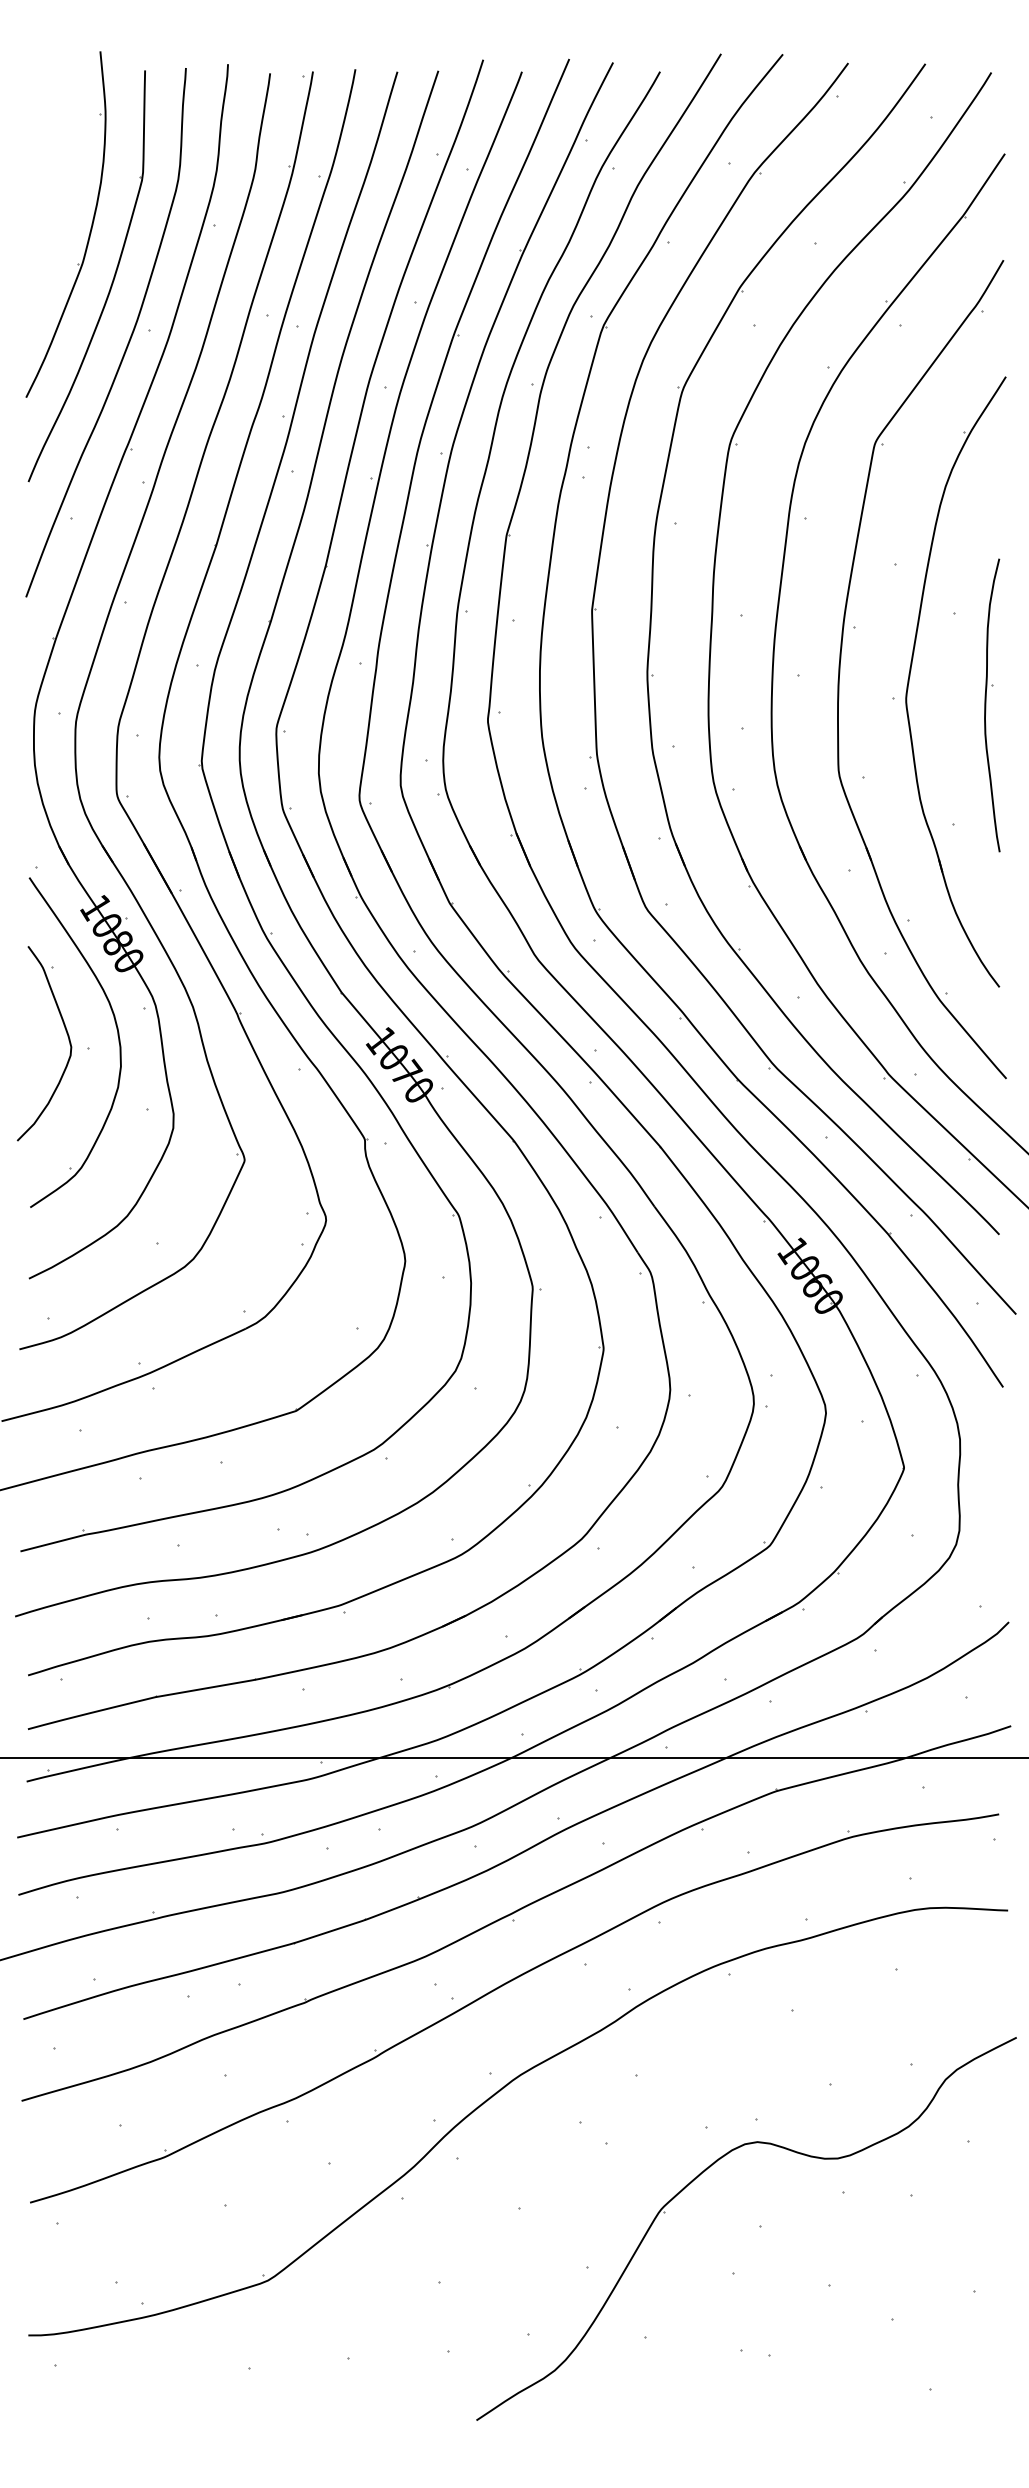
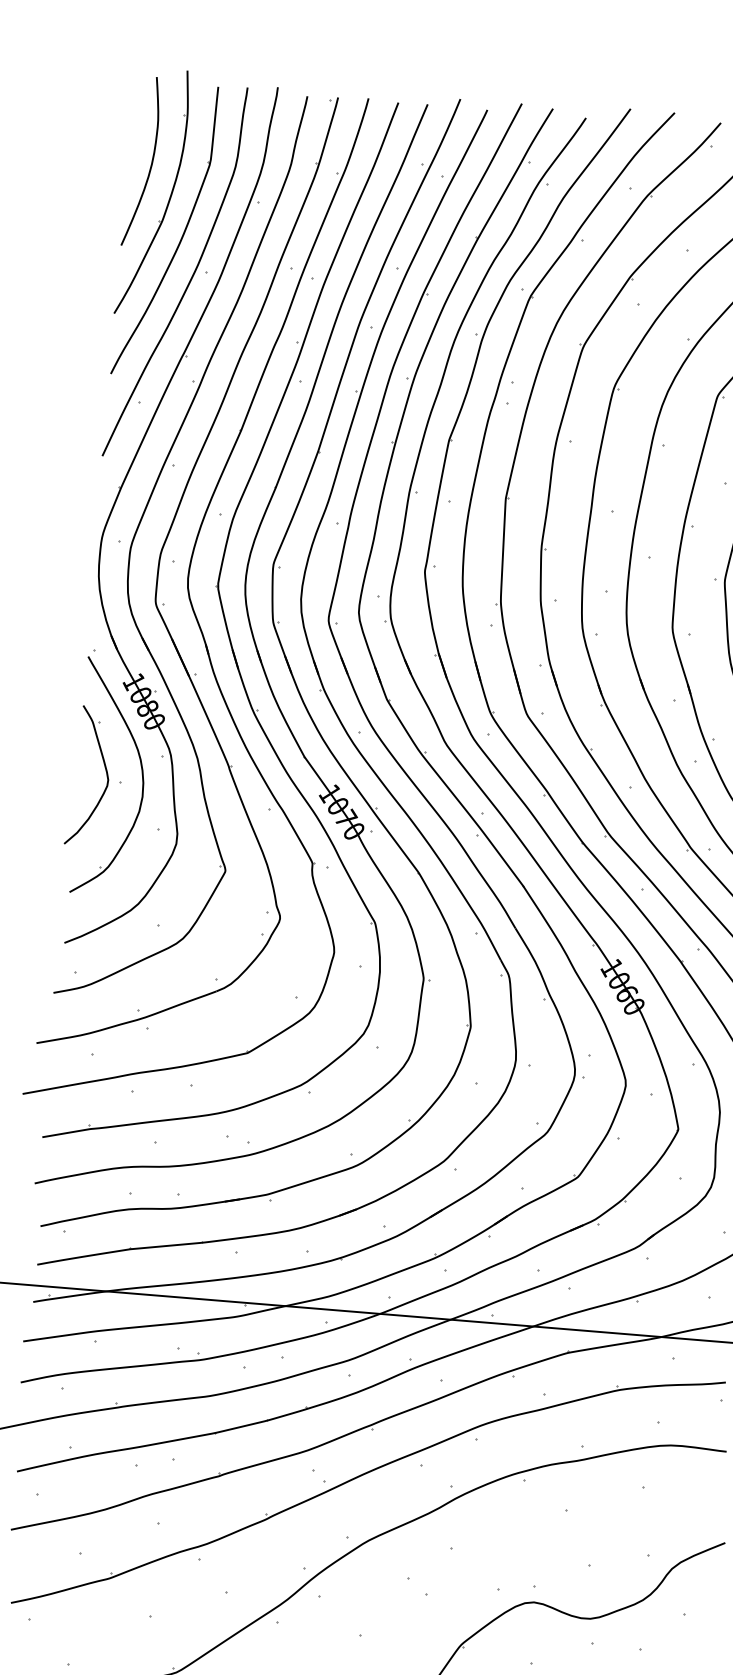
curve: (60, 184) -> (151, 163), added

